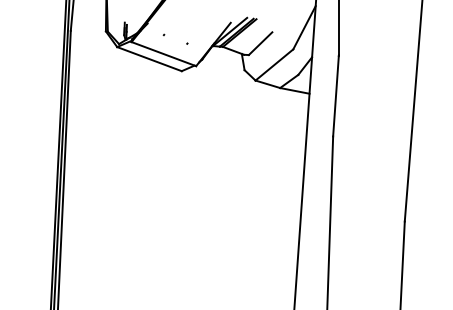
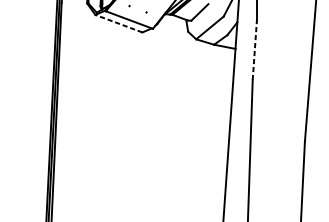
line: (149, 58) -> (118, 23), solid -> dashed
line: (336, 95) -> (255, 50), solid -> dashed

